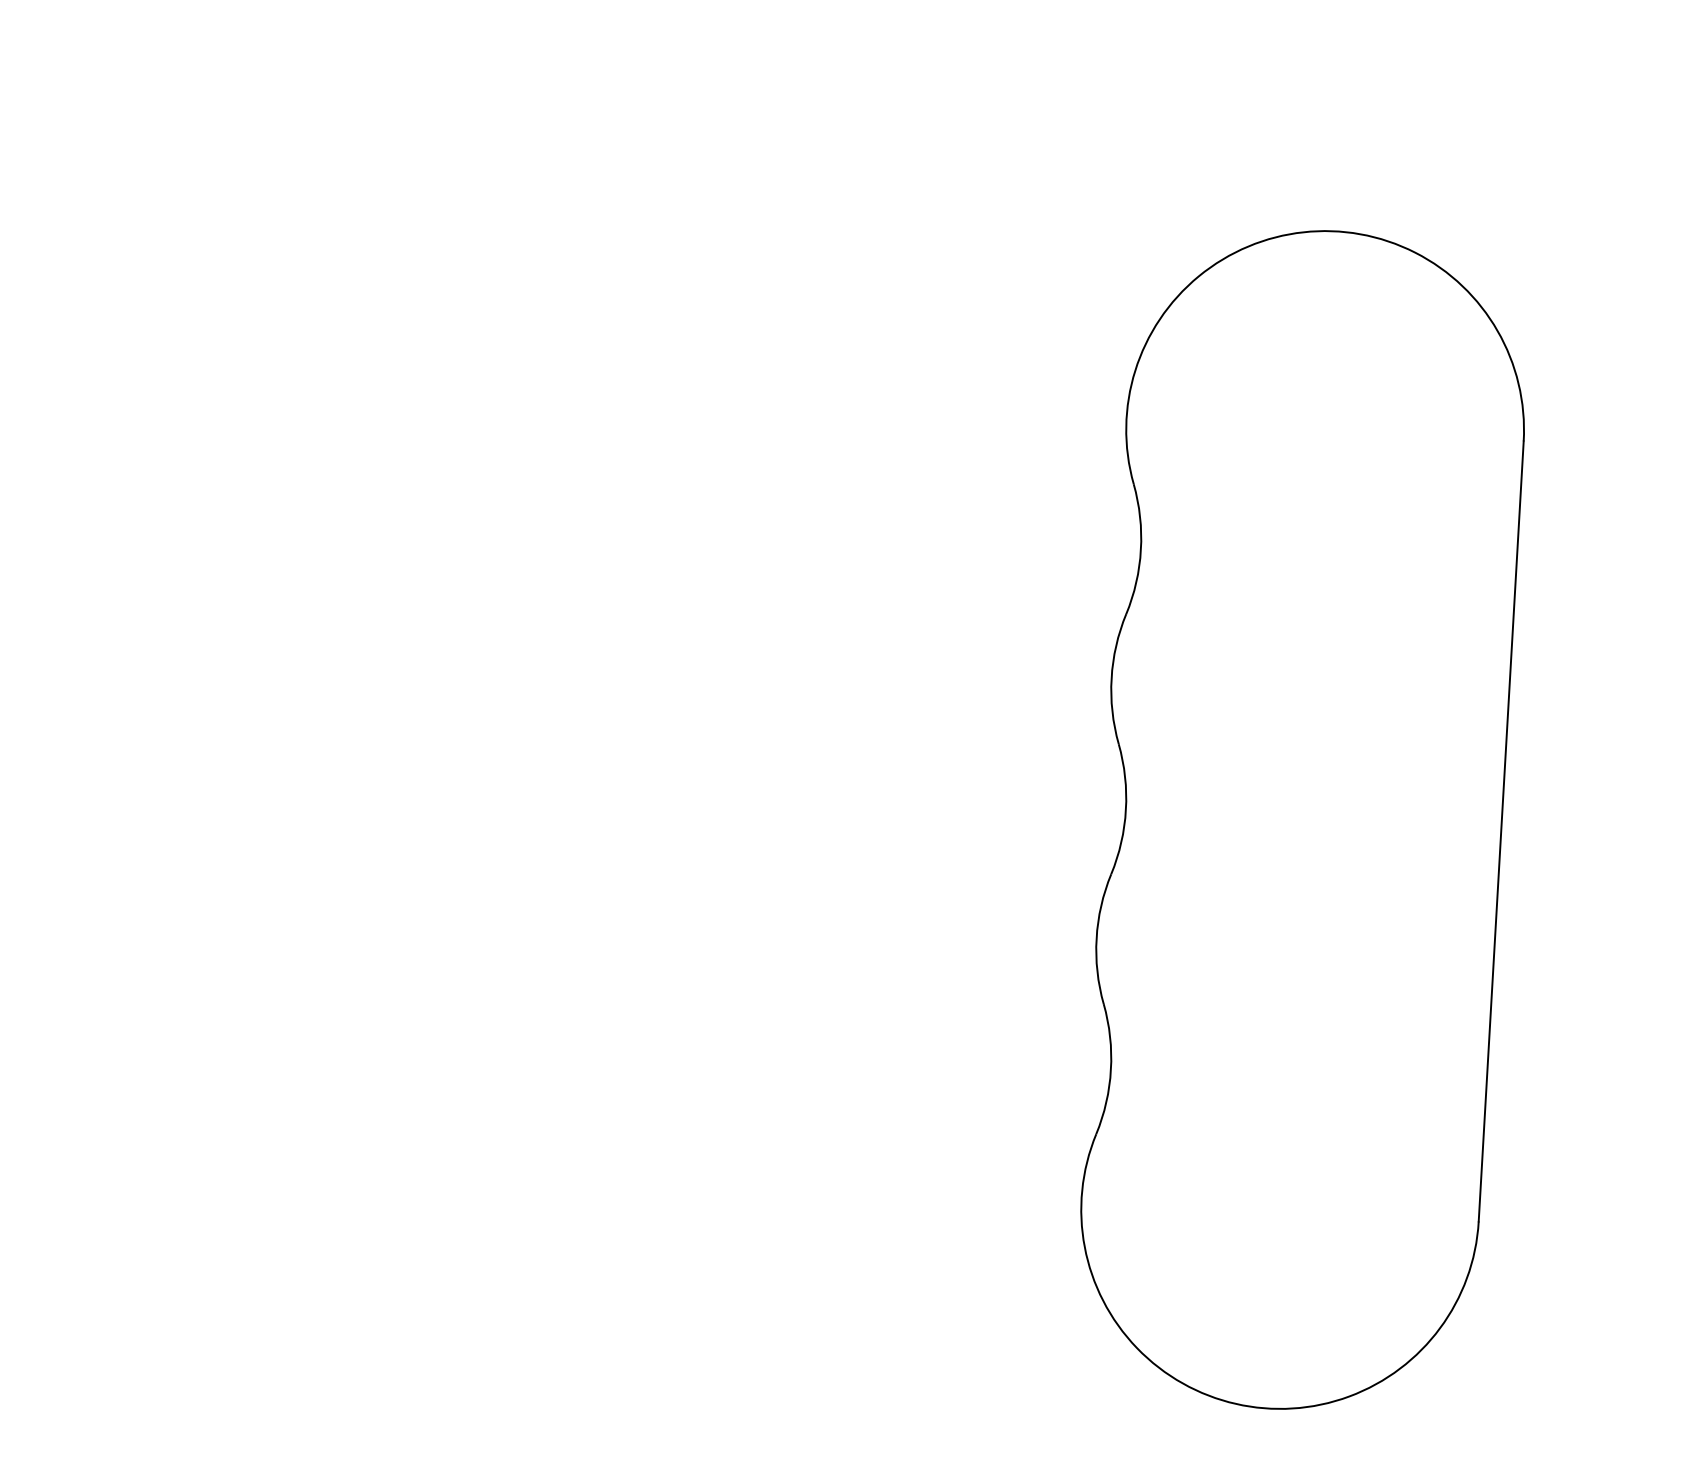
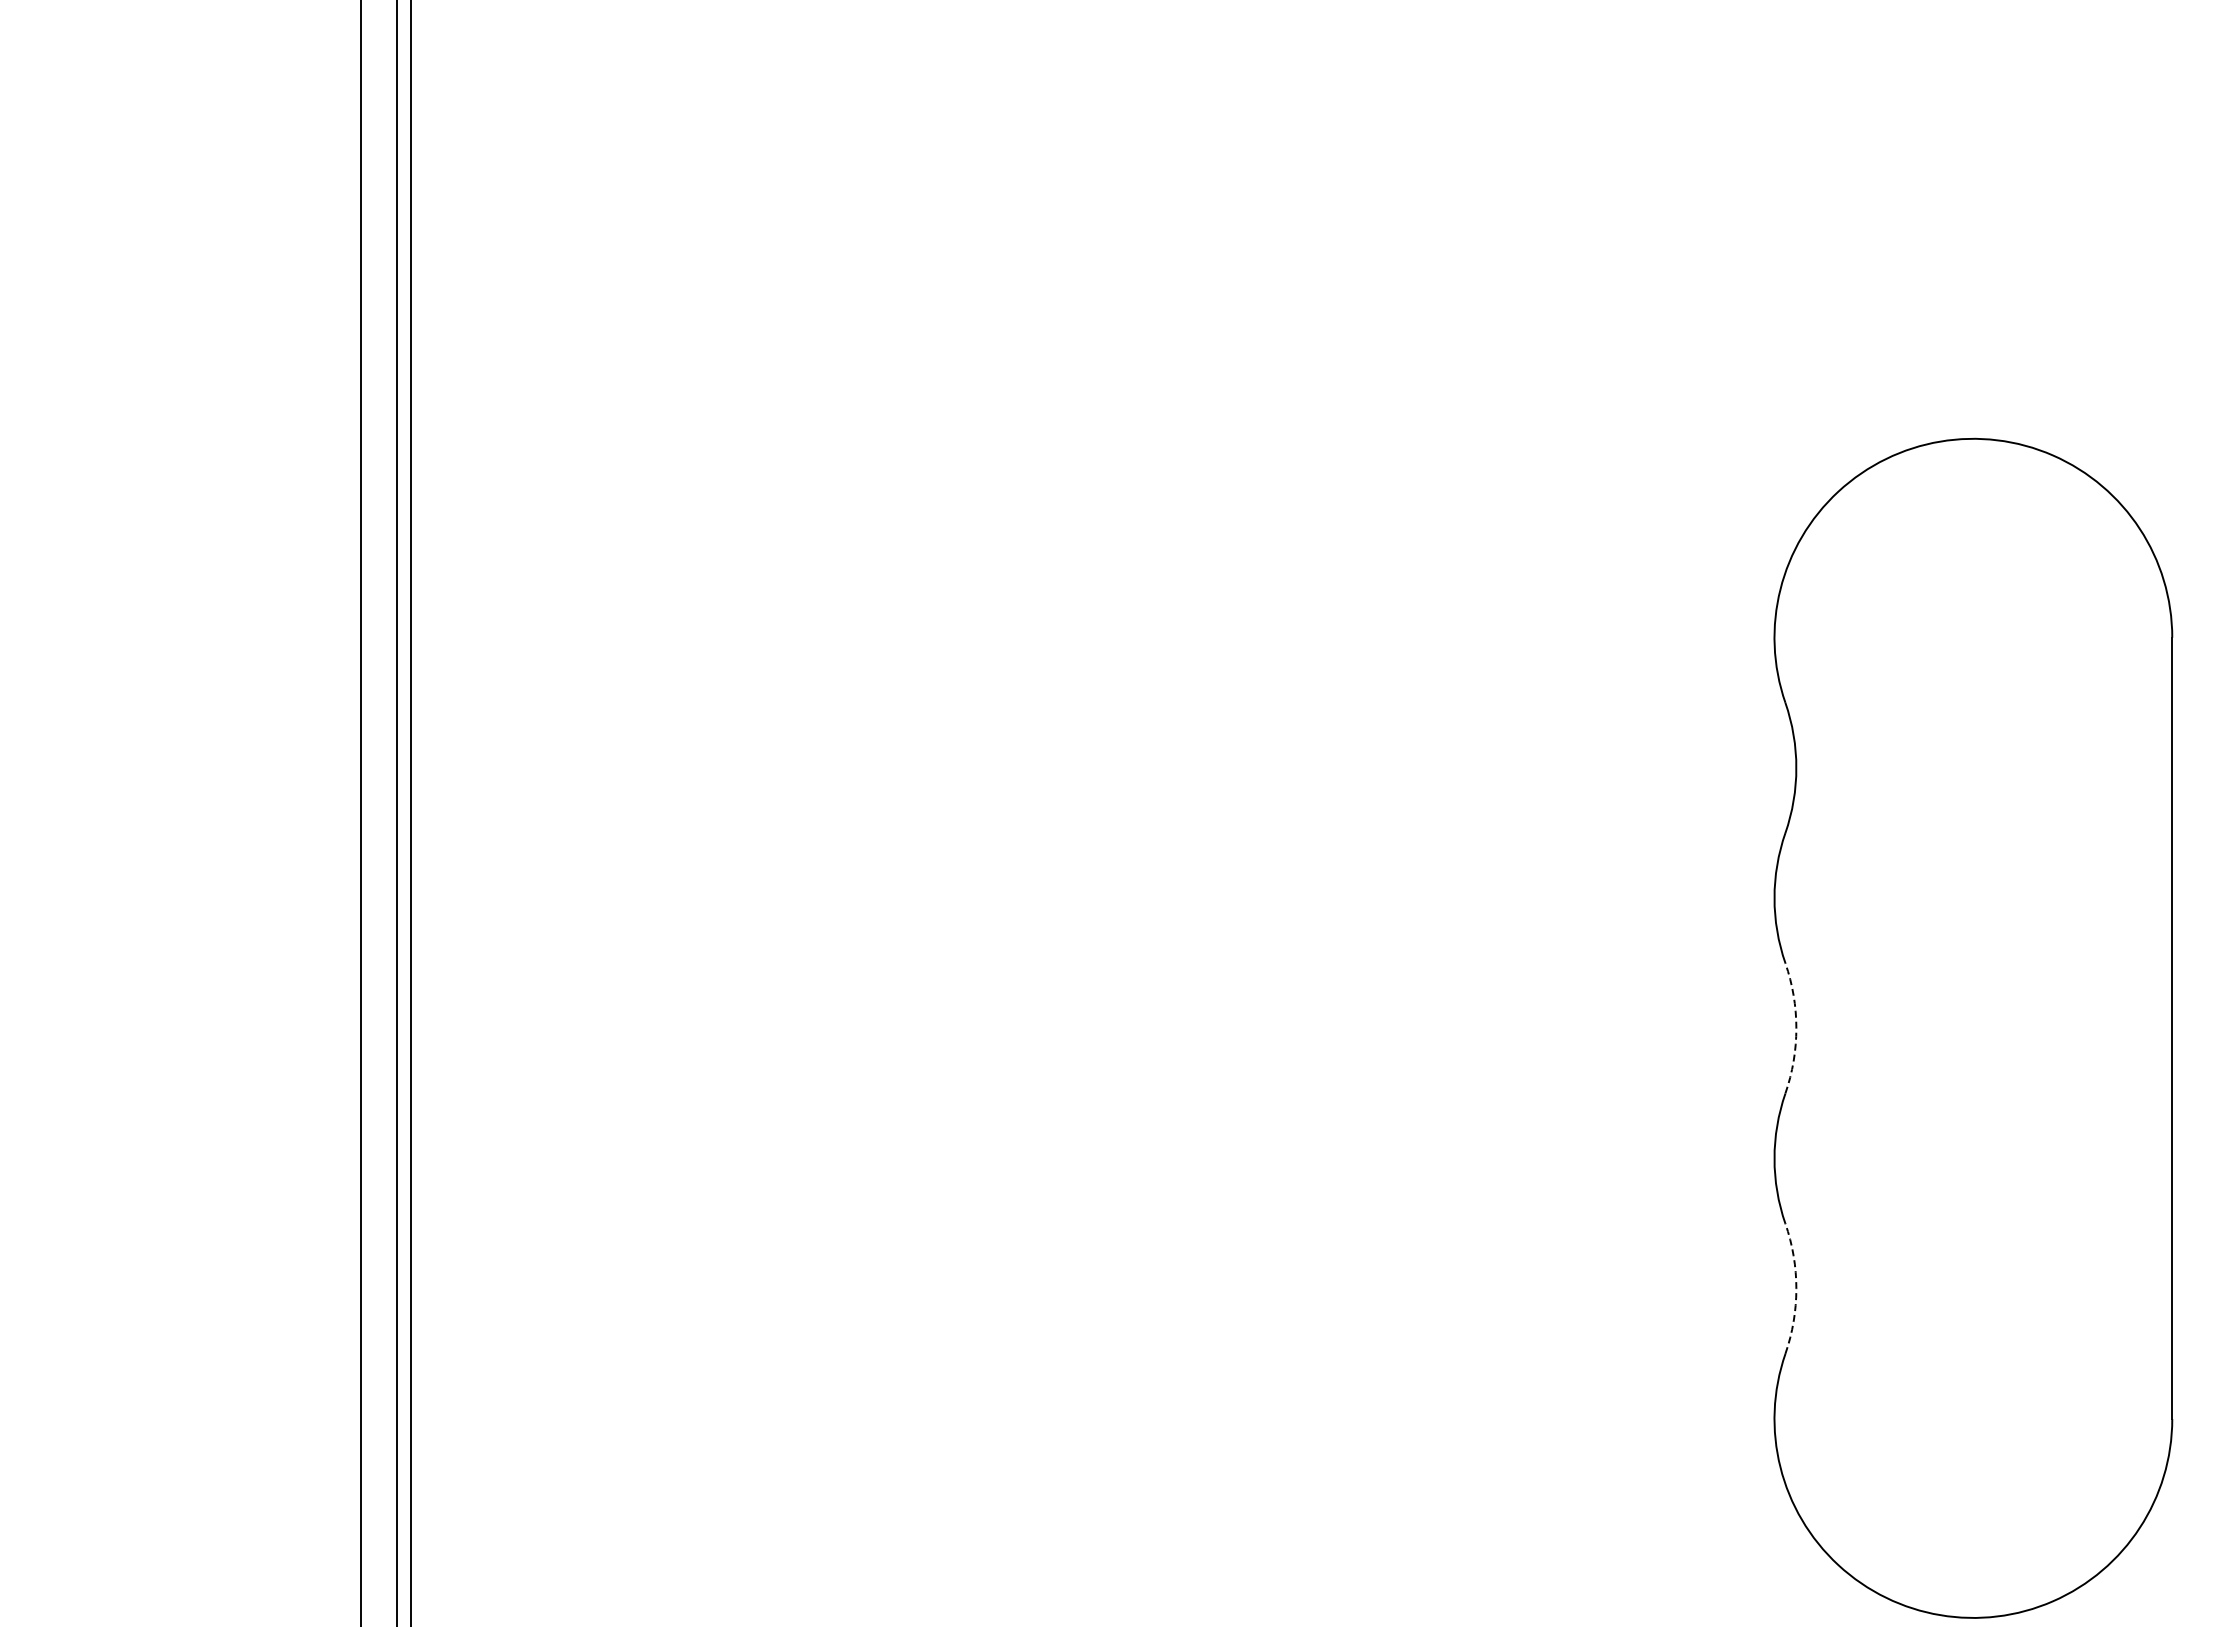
arc: (1126, 809) -> (1796, 1028), solid -> dashed
arc: (1111, 1069) -> (1796, 1288), solid -> dashed

